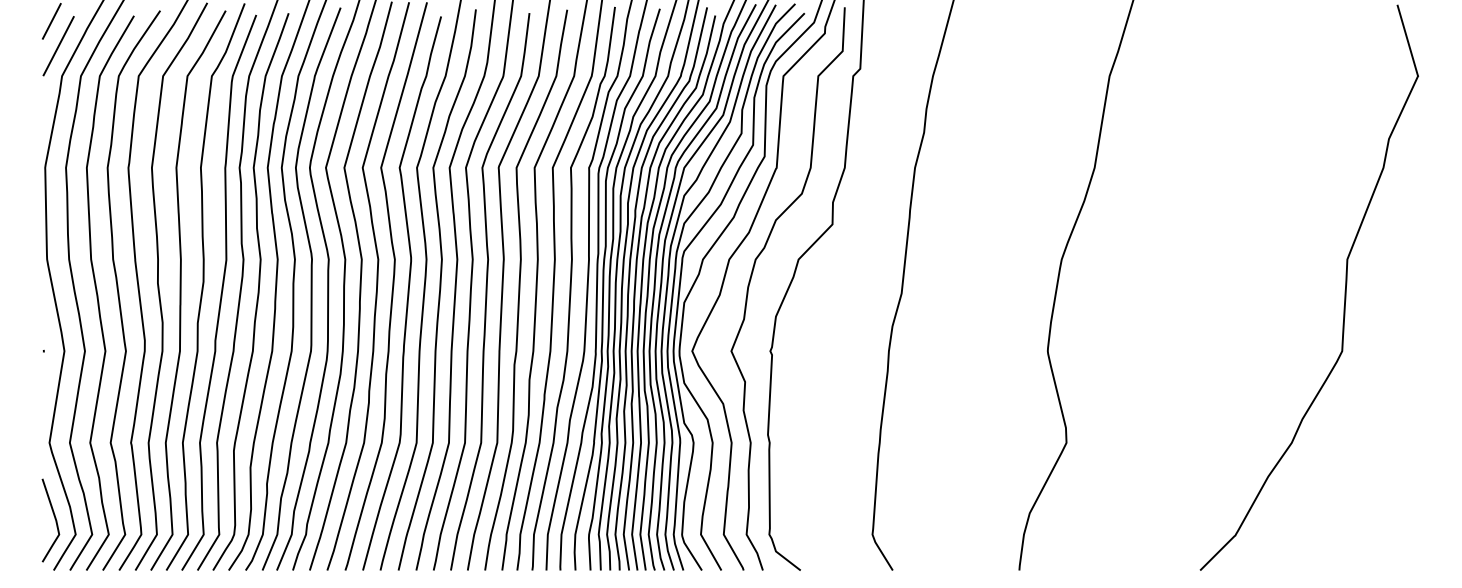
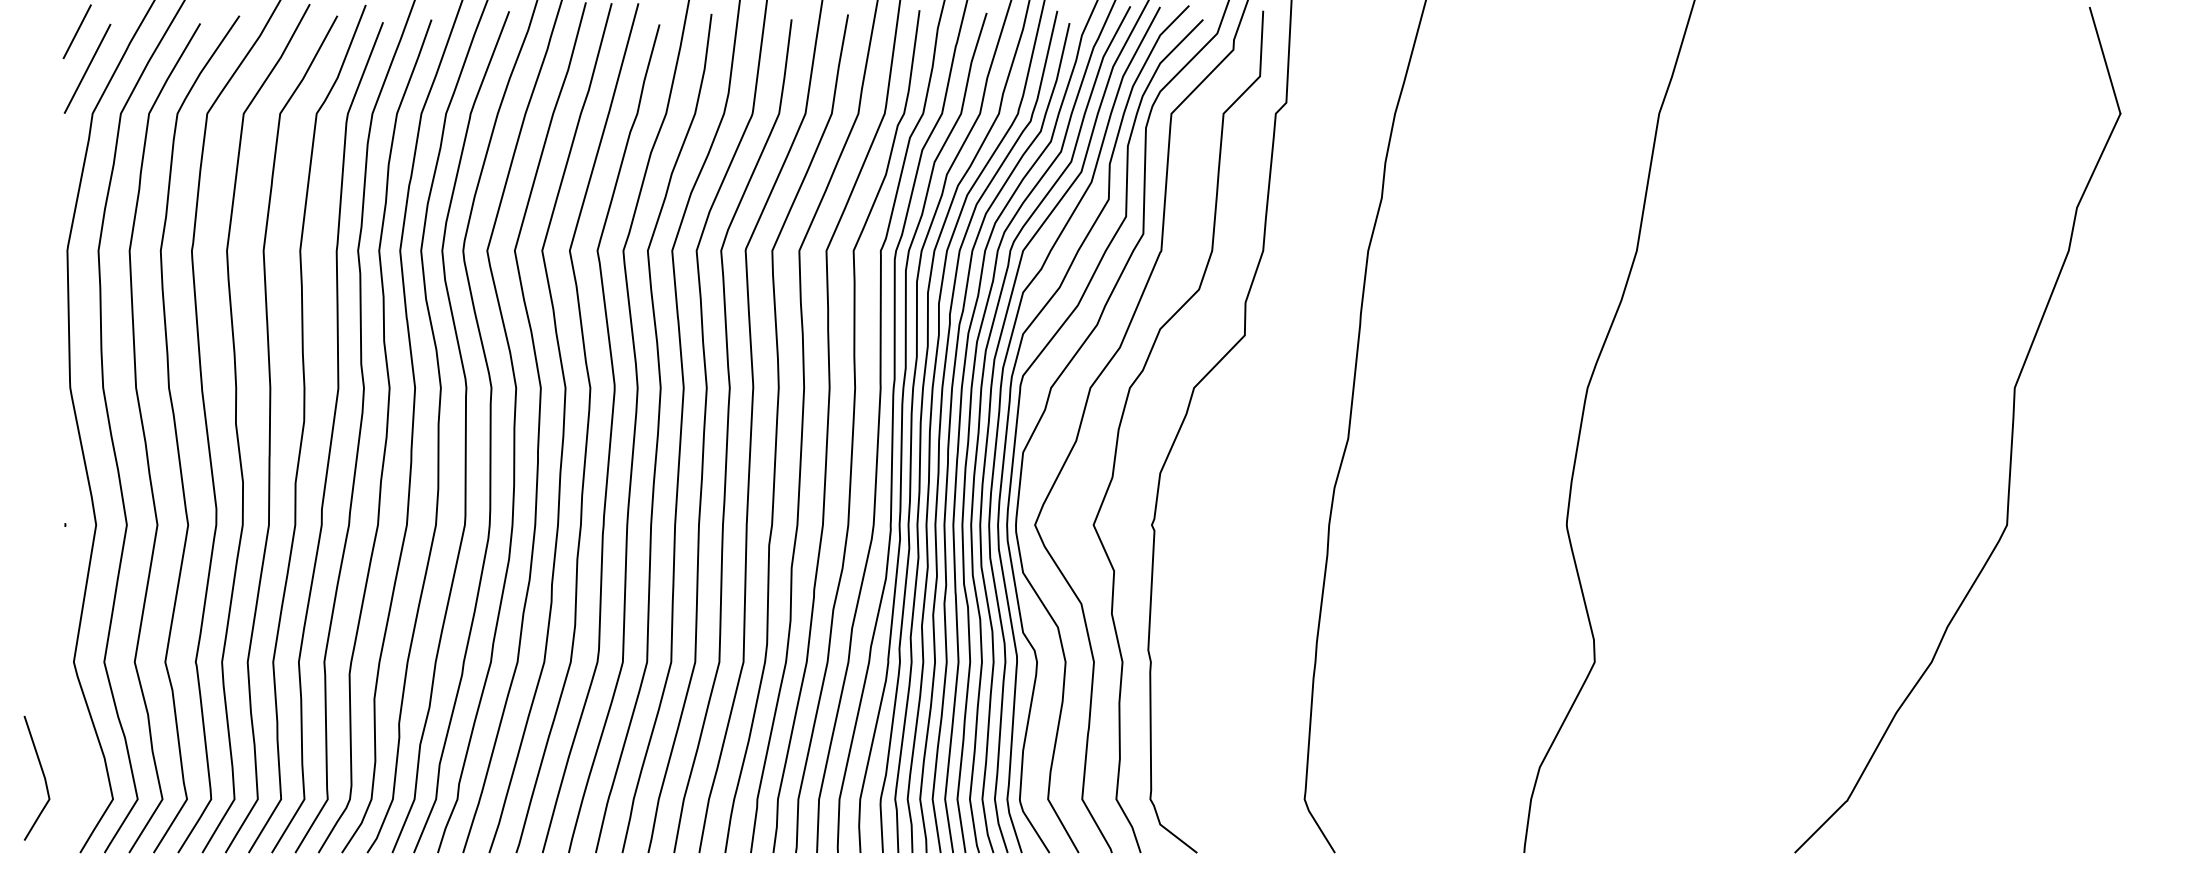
line: (54, 518) -> (42, 775), moved

